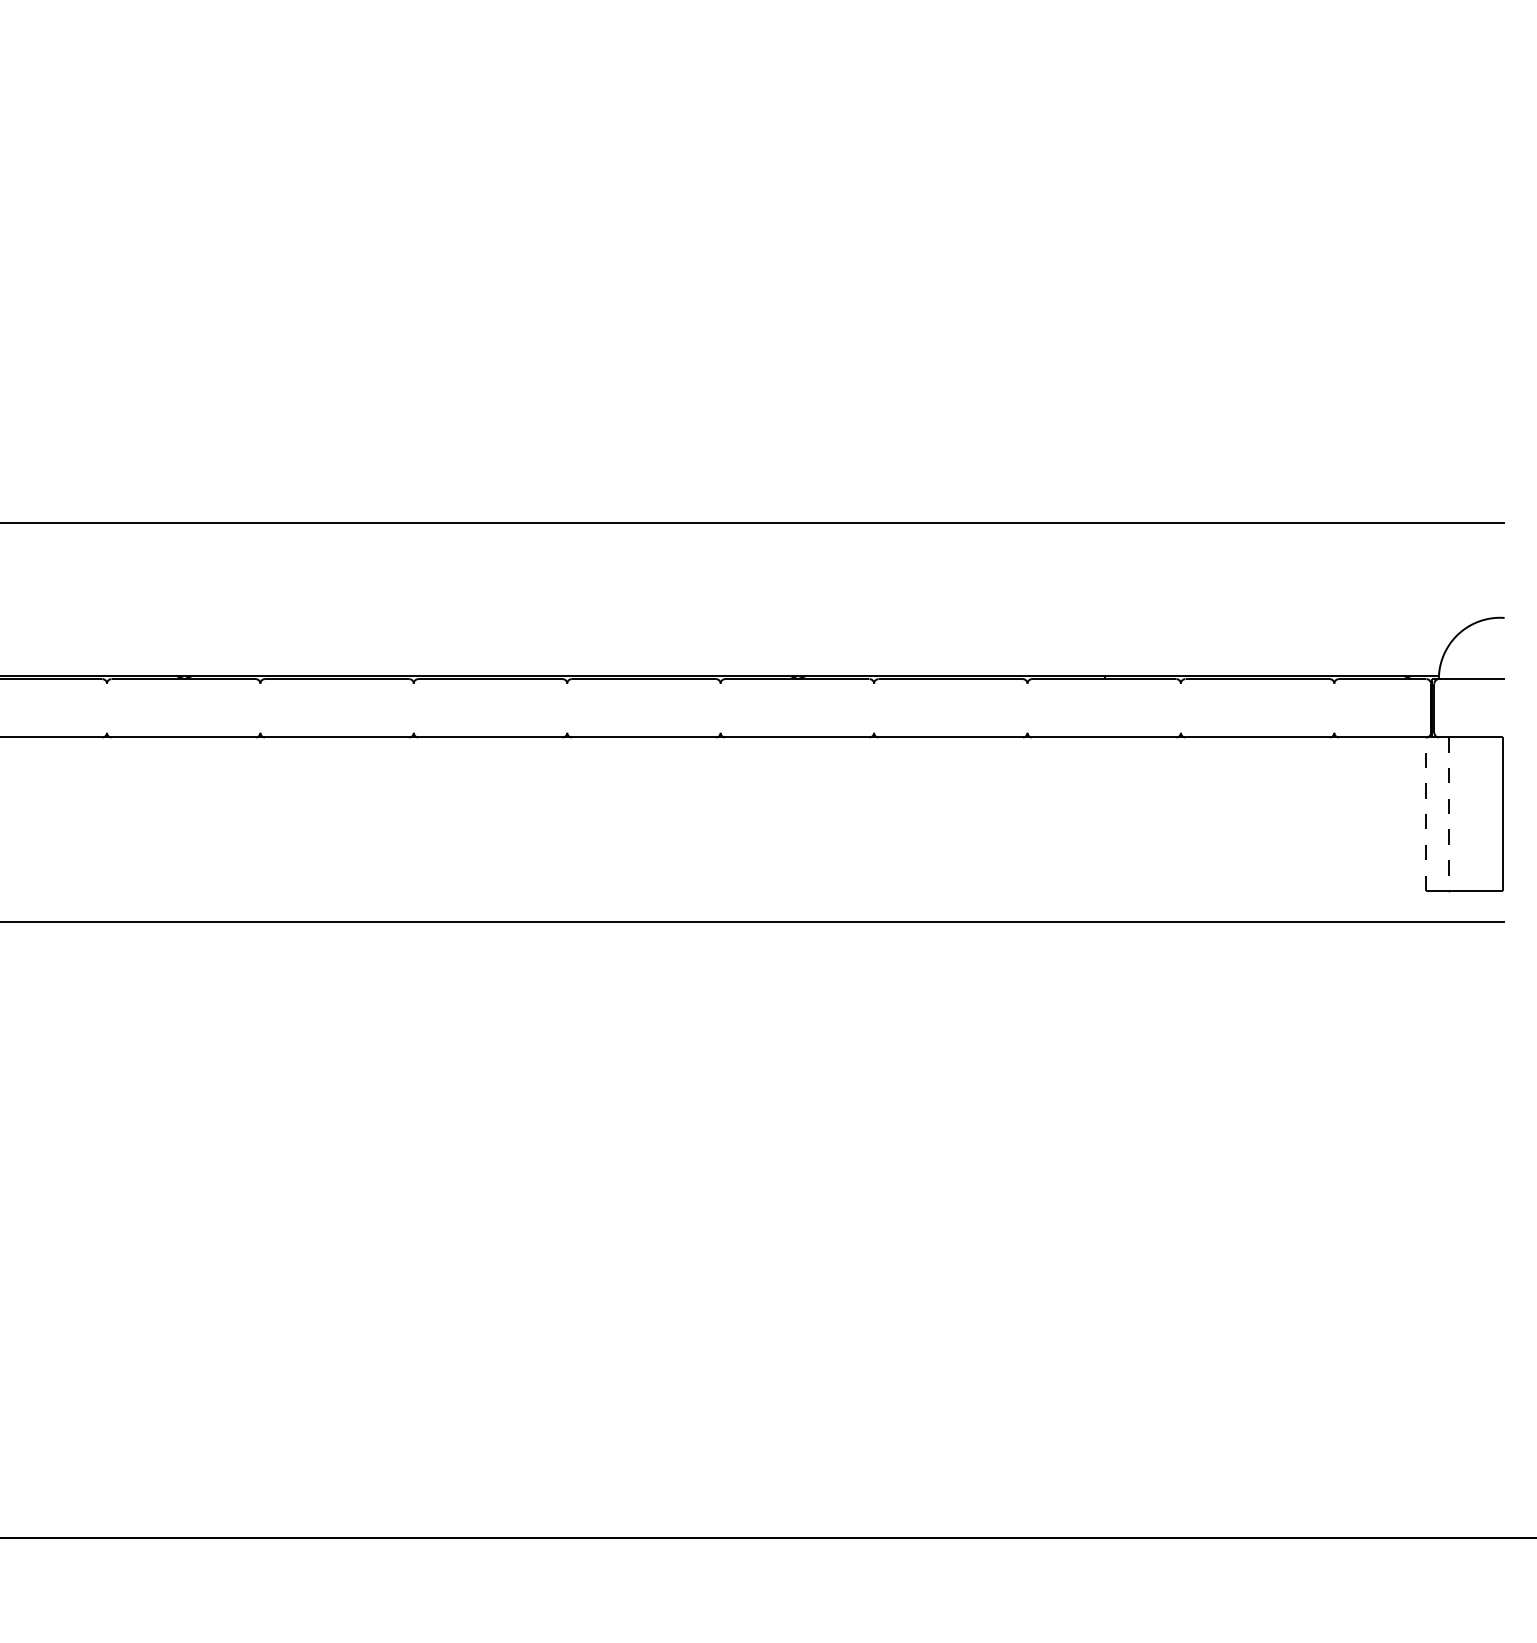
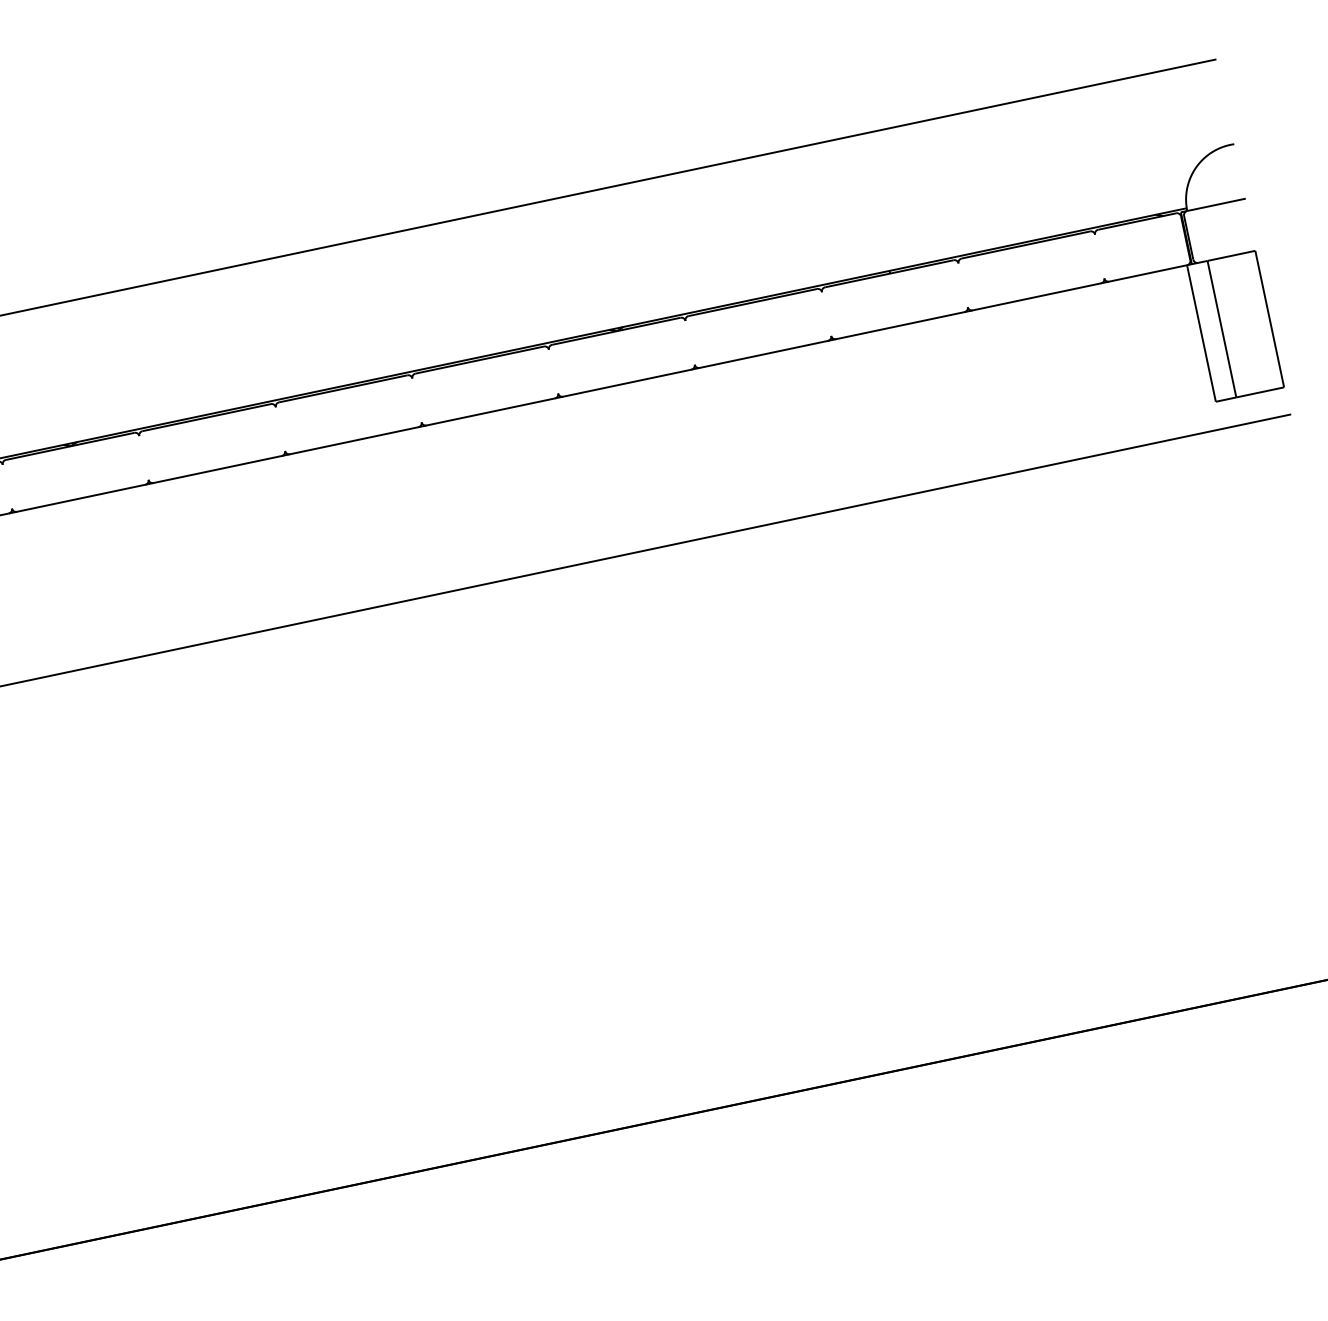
line: (1426, 814) -> (1201, 333), dashed -> solid
line: (1449, 814) -> (1222, 329), dashed -> solid

